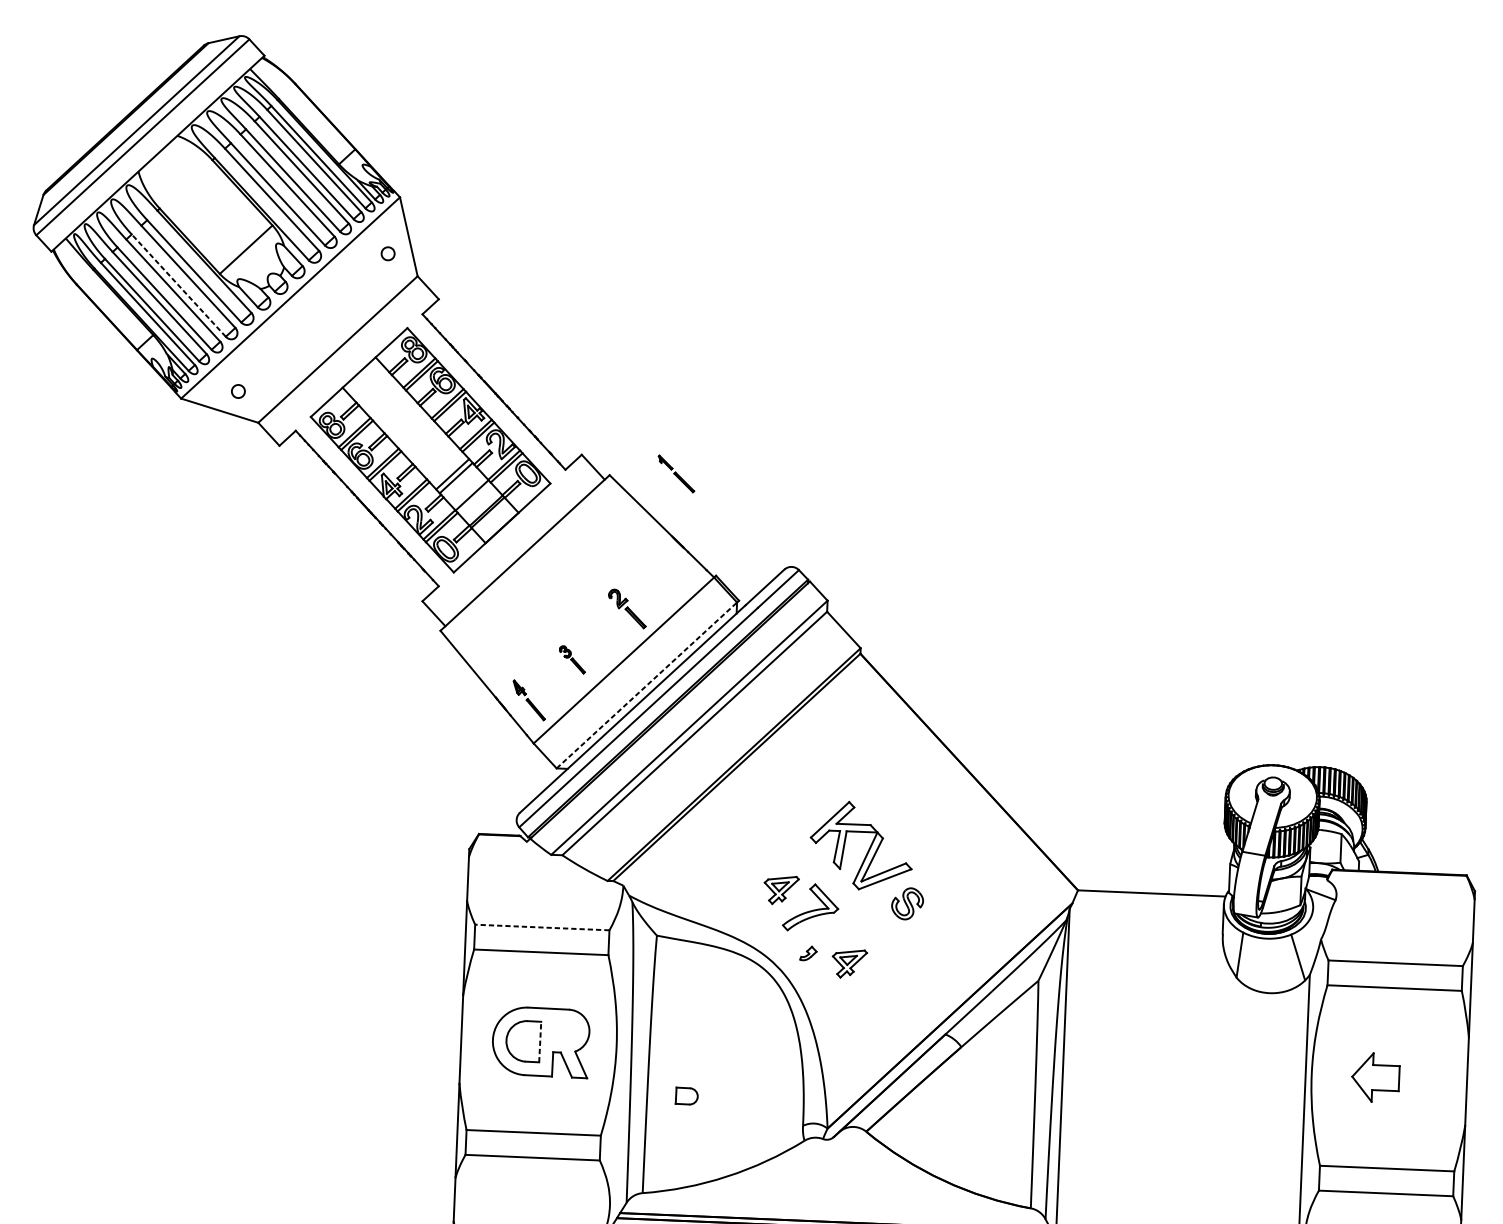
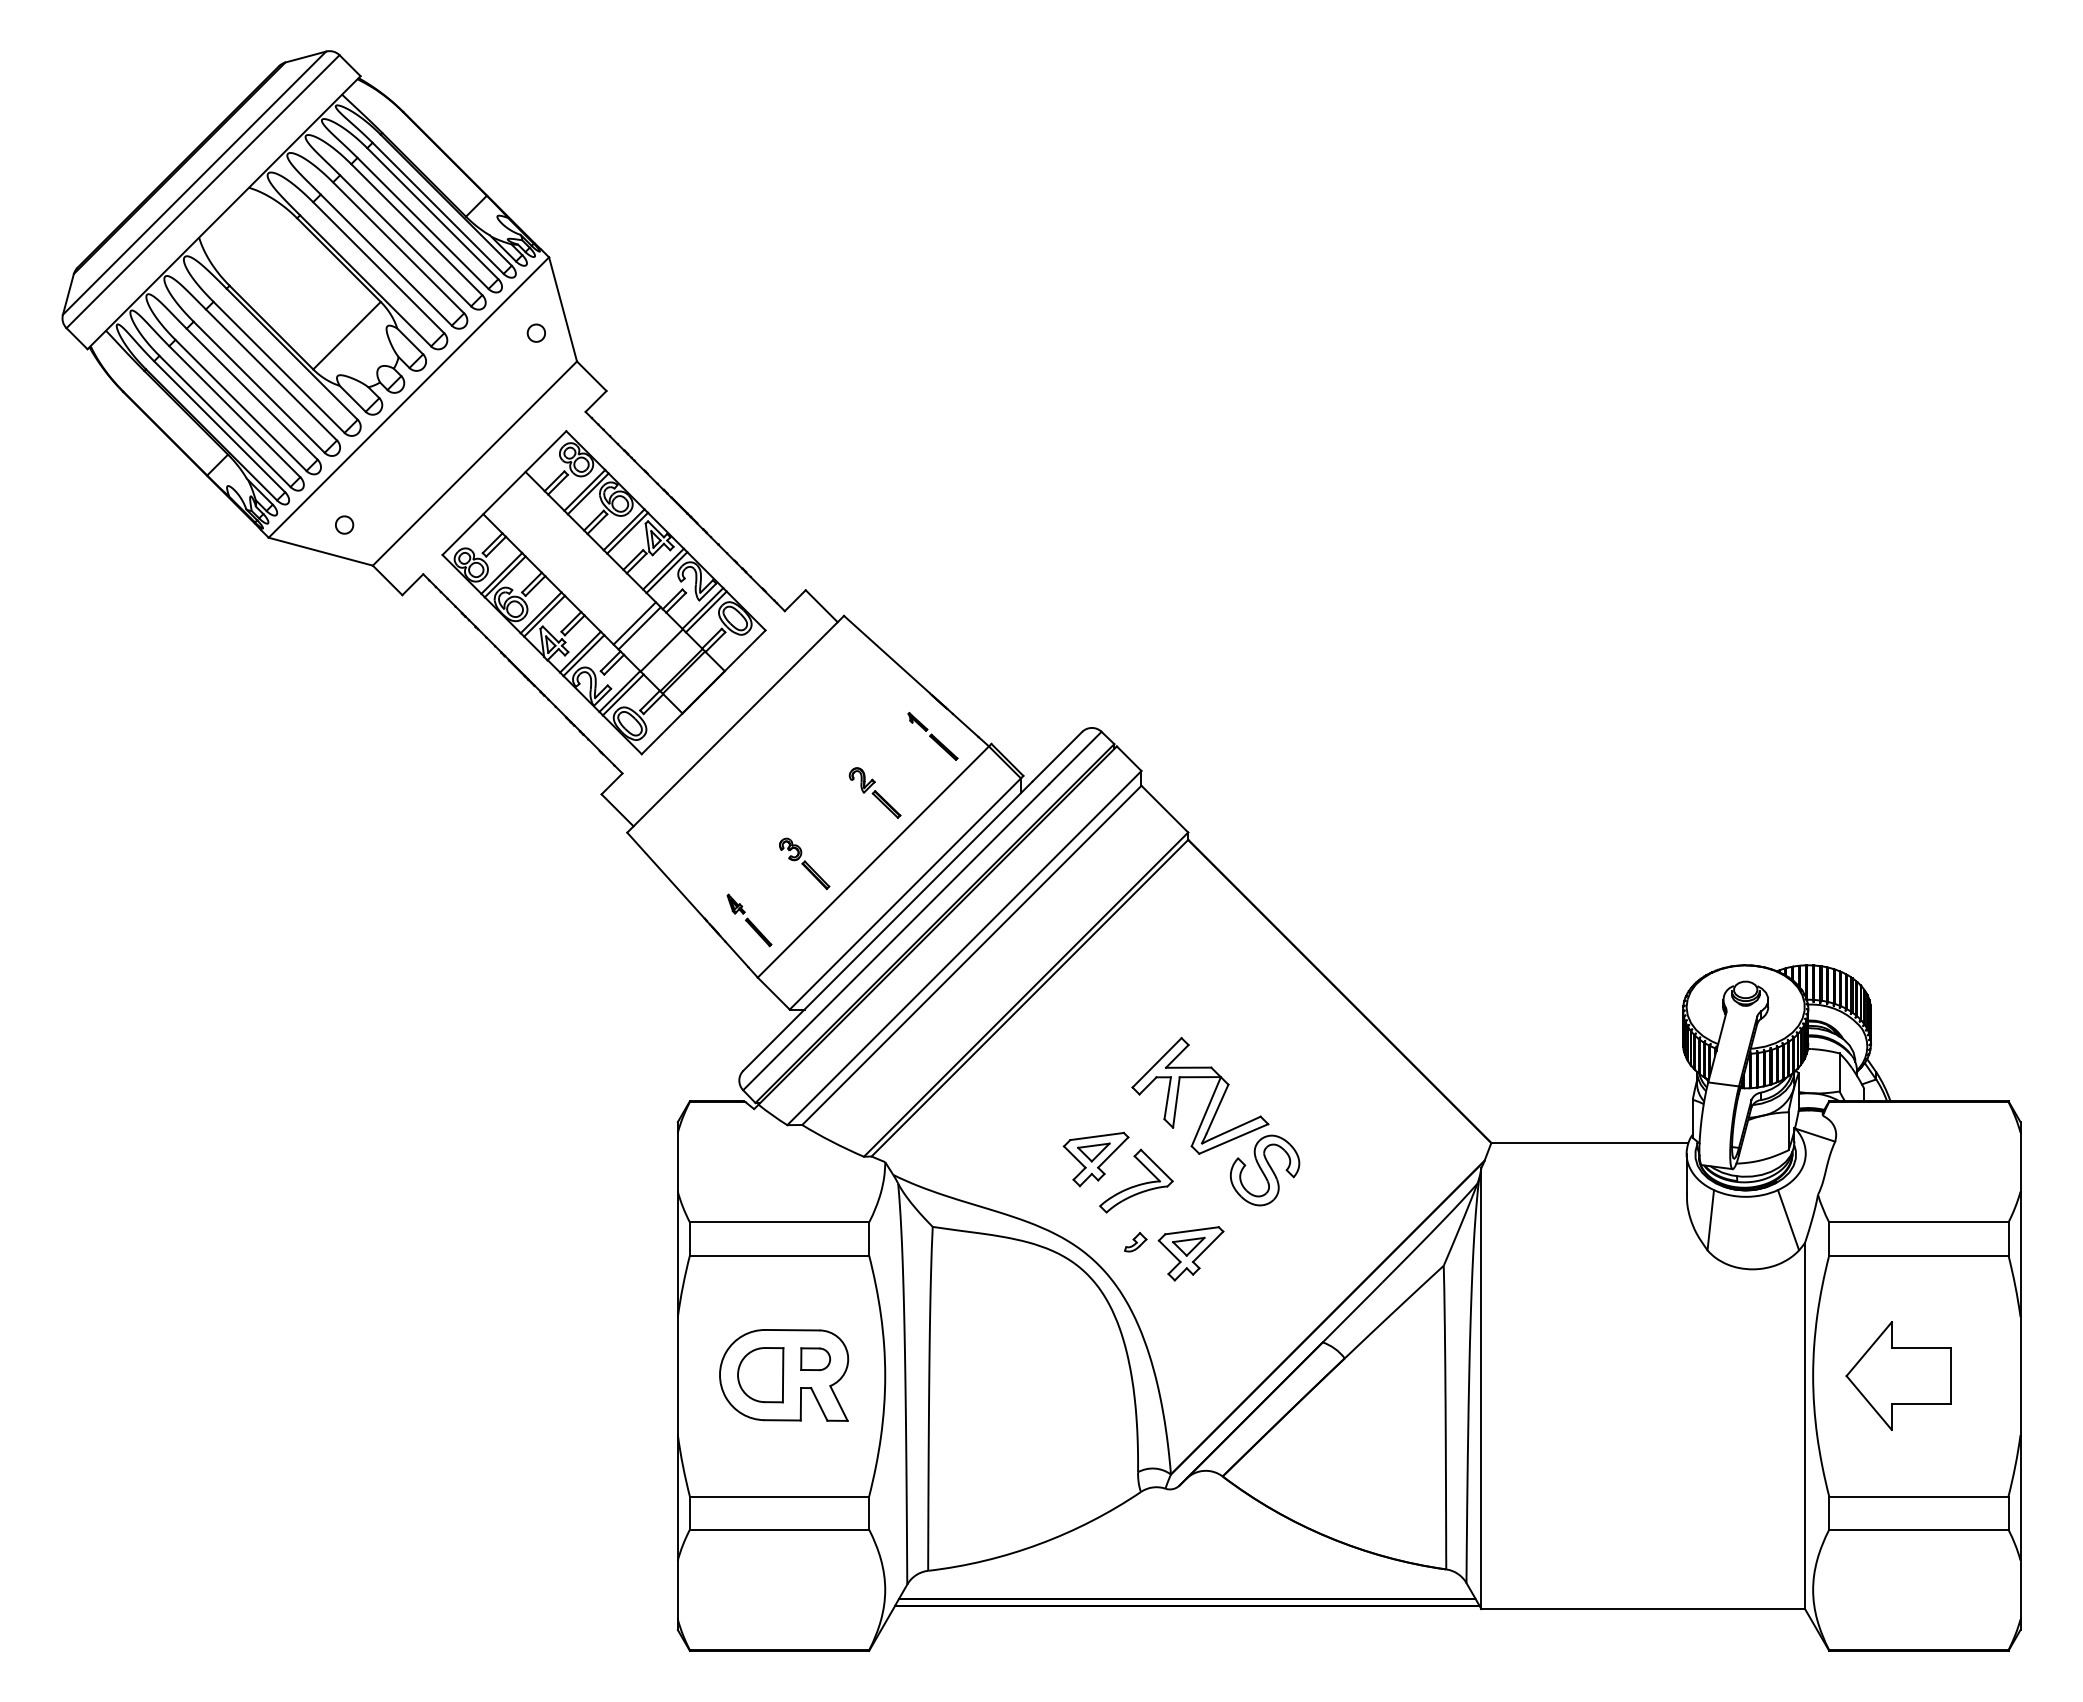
line: (179, 285) -> (259, 387), dashed -> solid
part: (676, 473) -> (932, 736), moved
part: (572, 659) -> (804, 863), size x1.43
line: (646, 685) -> (905, 893), dashed -> solid
part: (780, 890) -> (1095, 1159), size x1.43
part: (907, 903) -> (1264, 1170), size x1.67
line: (542, 927) -> (779, 1222), dashed -> solid
part: (849, 963) -> (1190, 1253), size x1.43
line: (540, 1041) -> (783, 1374), dashed -> solid
part: (1375, 1077) -> (1898, 1375), size x1.67
part: (686, 1096) -> (815, 1359), moved

